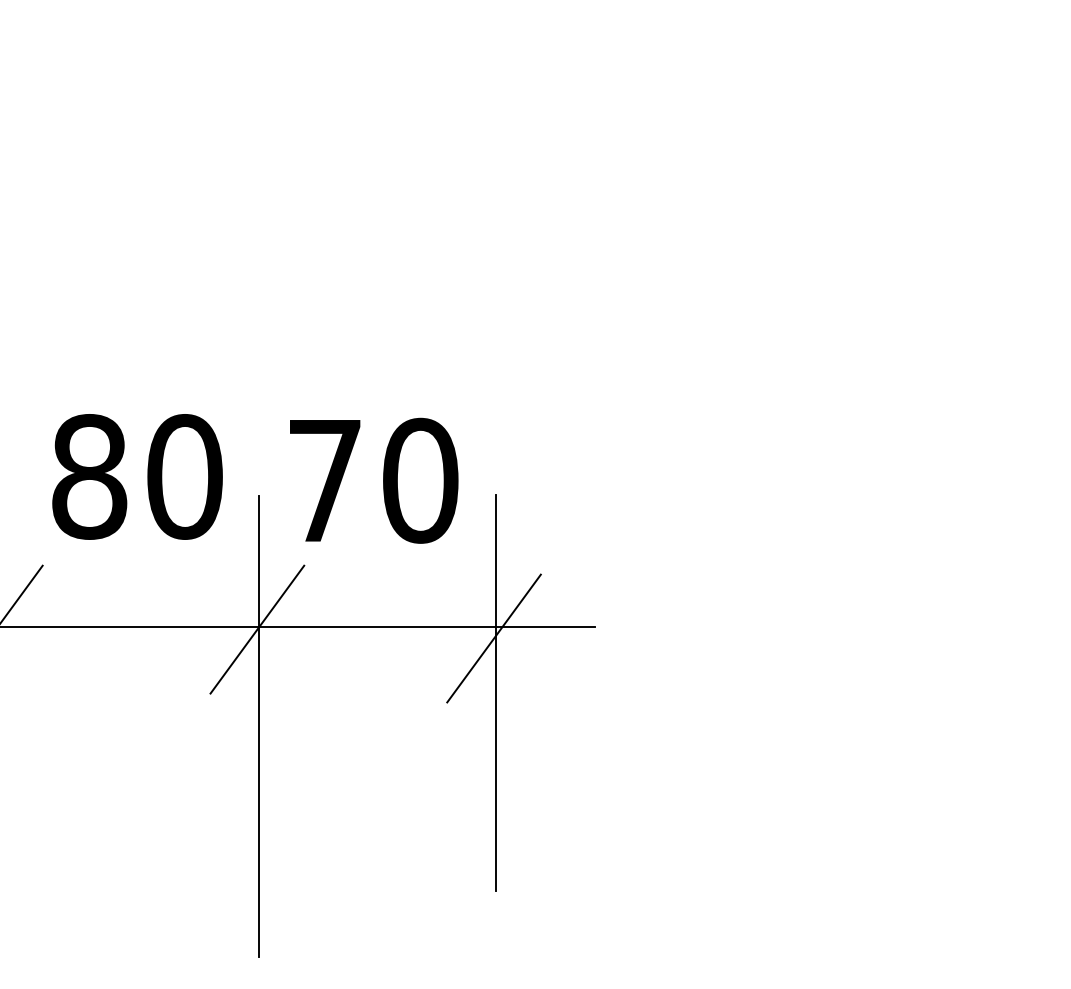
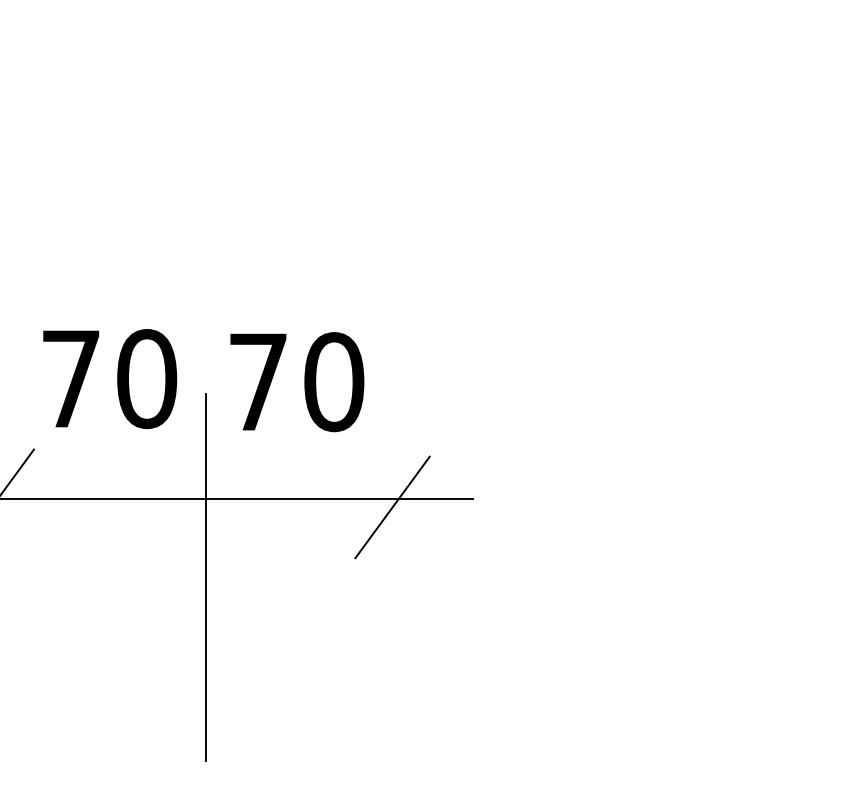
text: (89, 476) -> (71, 378), 80 -> 70
line: (257, 629) -> (204, 500), removed
line: (495, 692) -> (393, 550), removed

